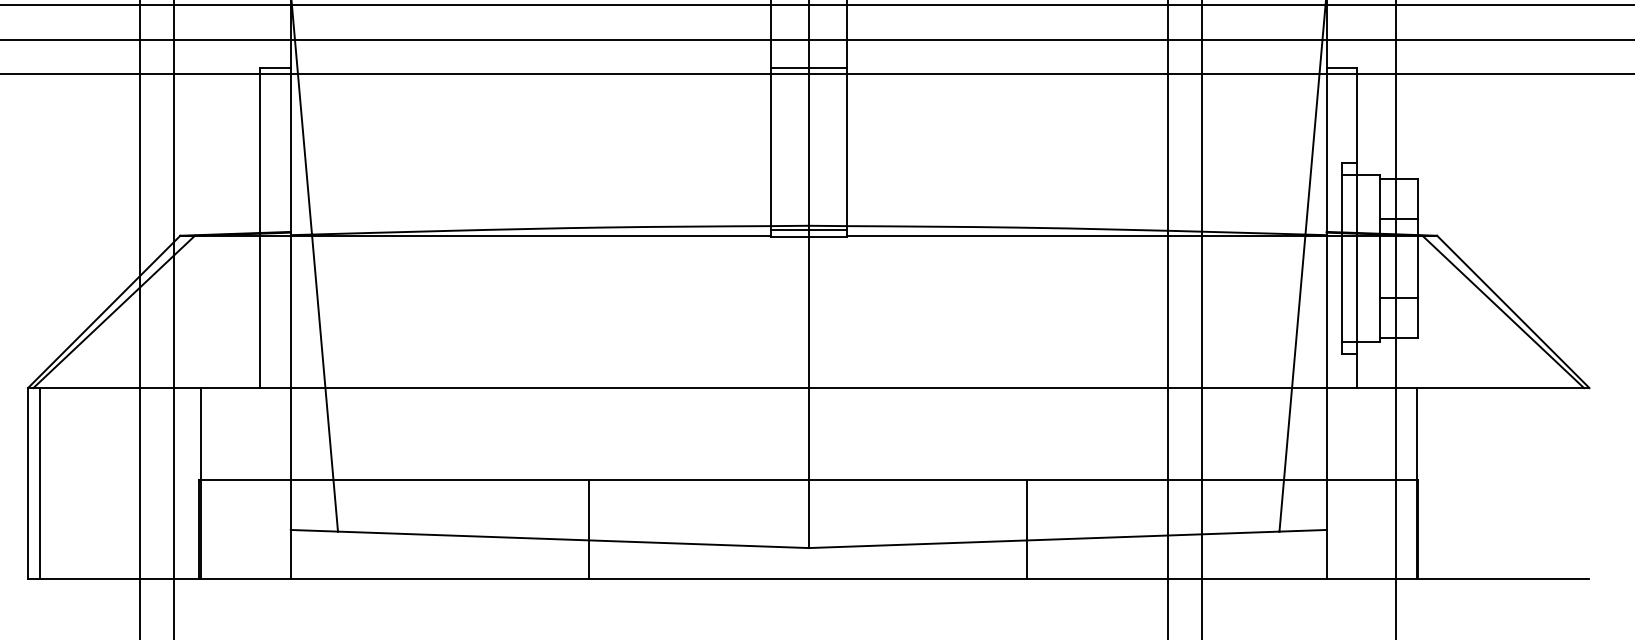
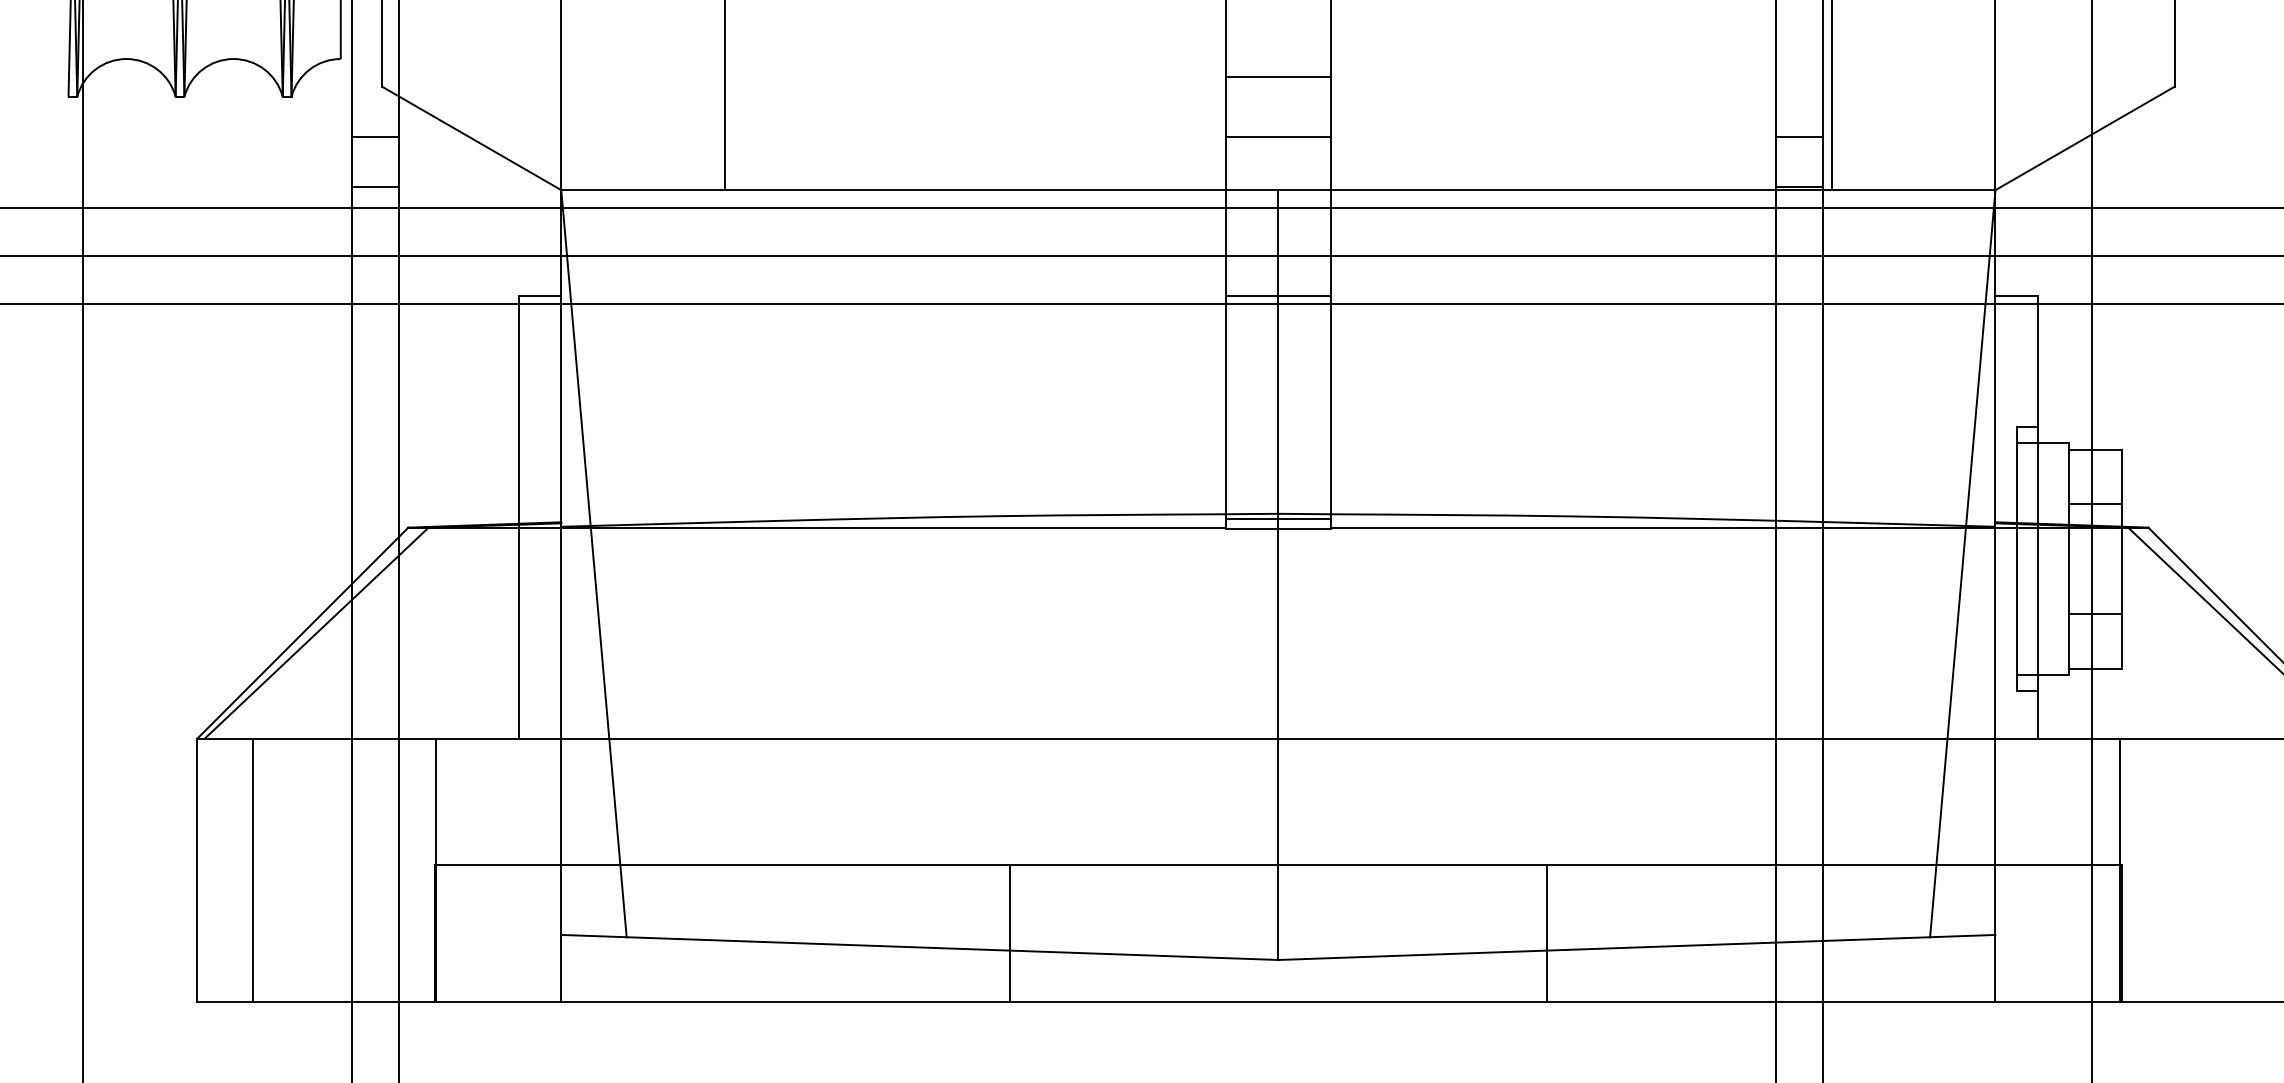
line: (40, 483) -> (252, 870), moved
line: (589, 528) -> (1009, 933), moved
line: (1027, 528) -> (1547, 933), moved

